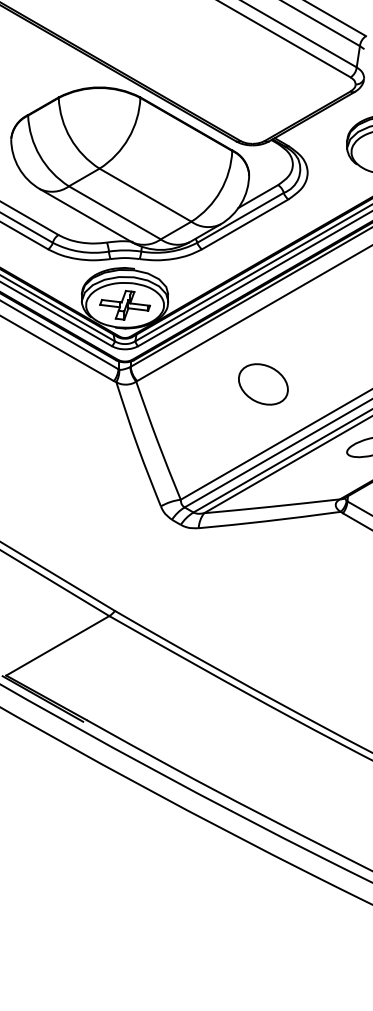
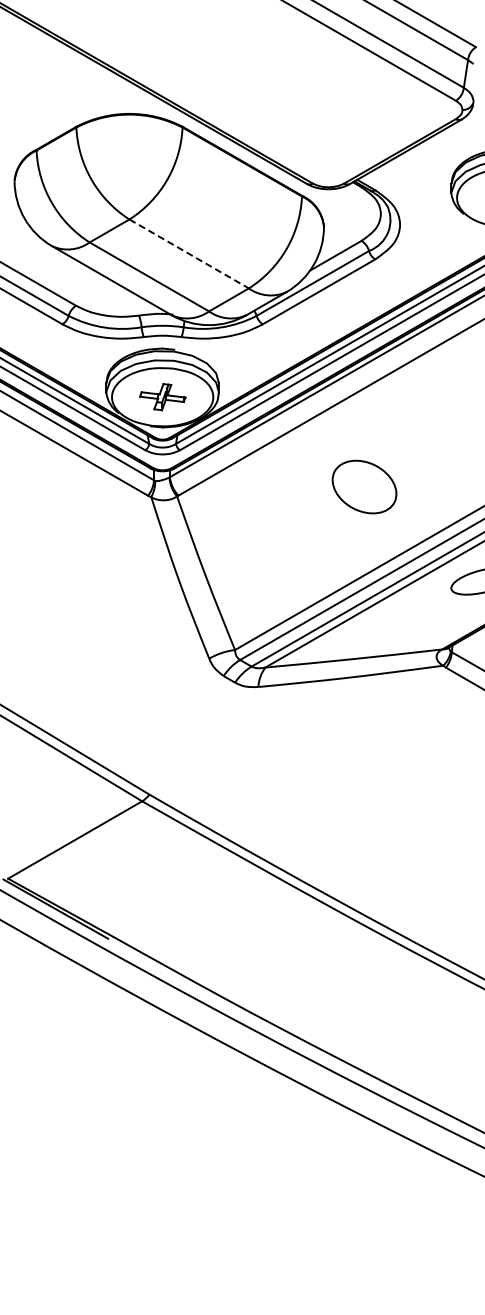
line: (145, 194) -> (189, 253), solid -> dashed
part: (124, 304) -> (162, 396), size x0.7
part: (263, 383) -> (364, 486), moved

